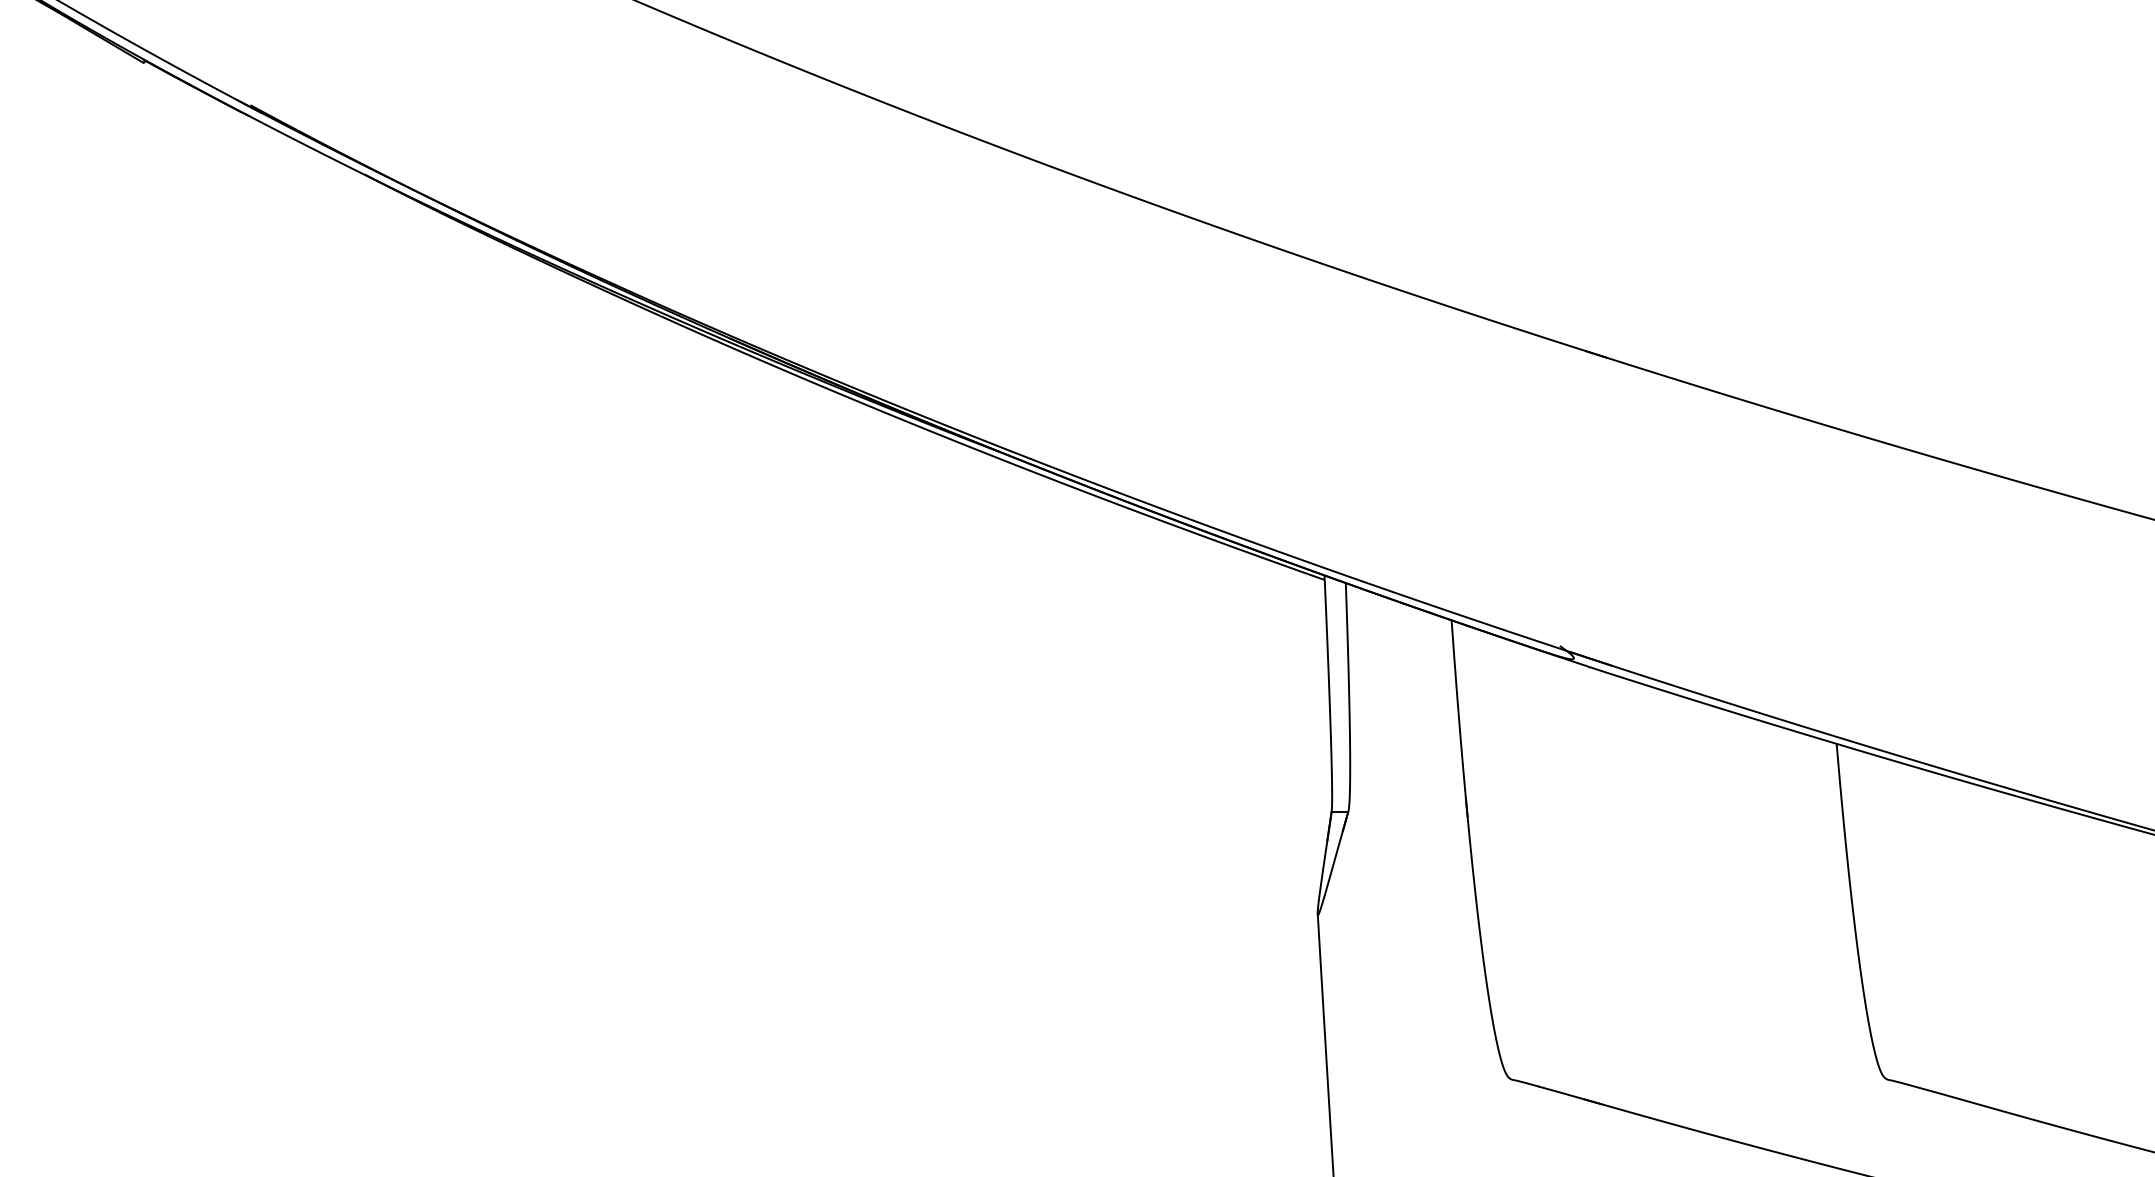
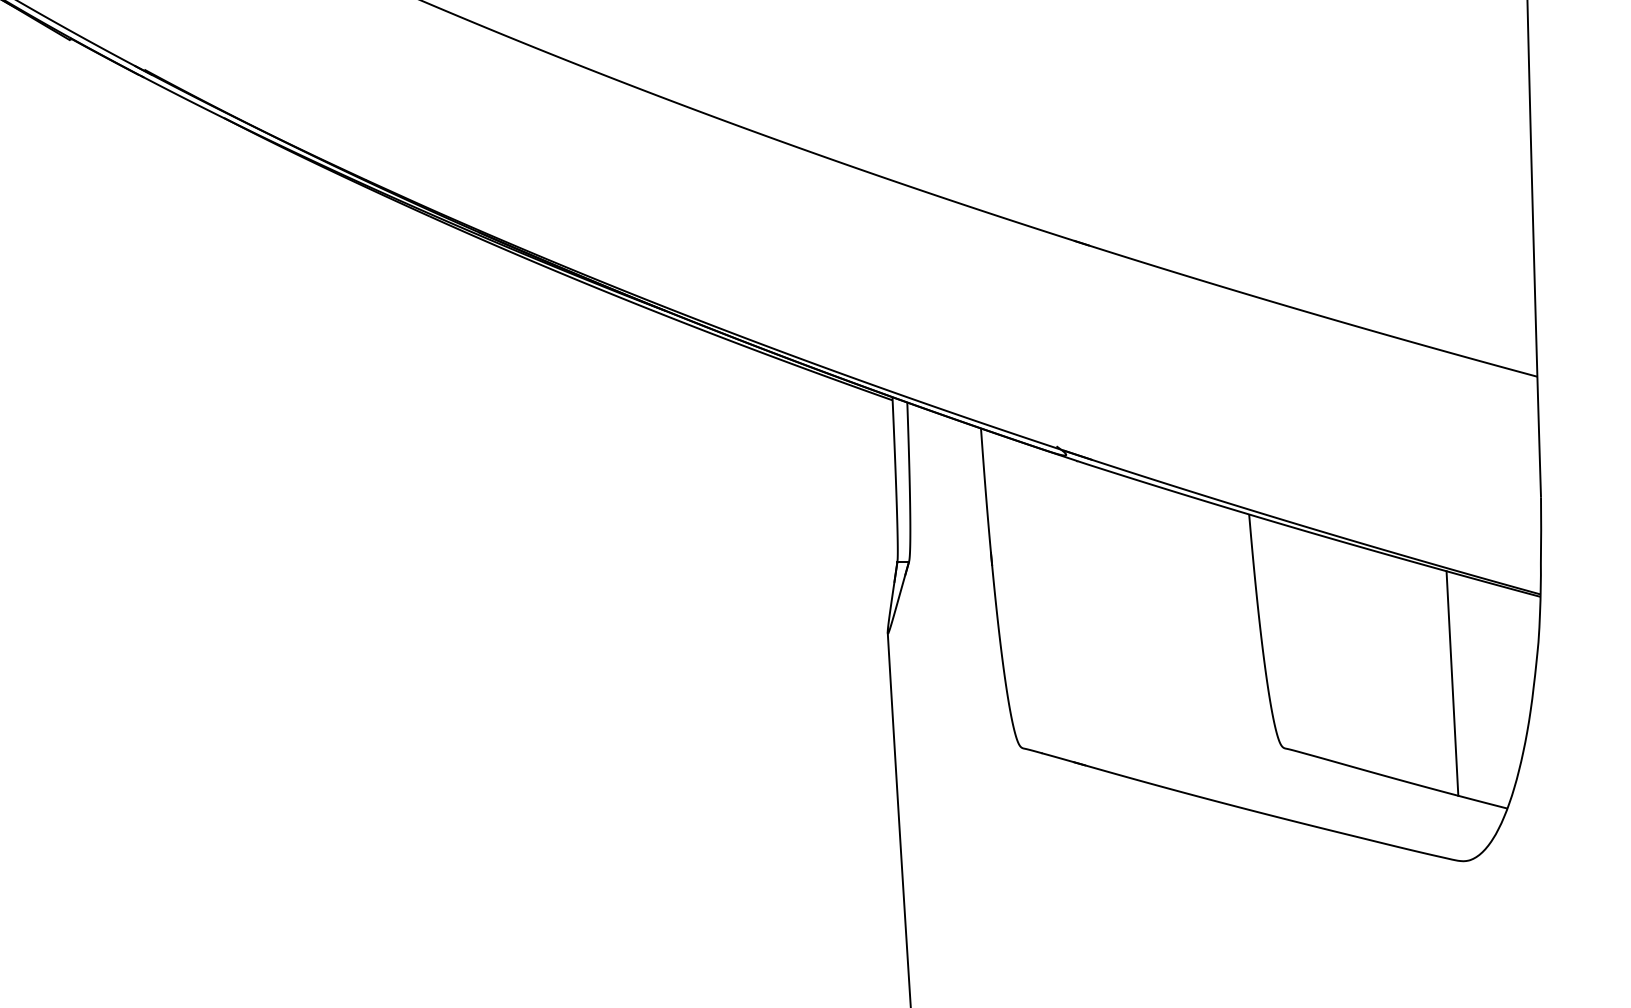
line: (2128, 986) -> (1452, 683), added

